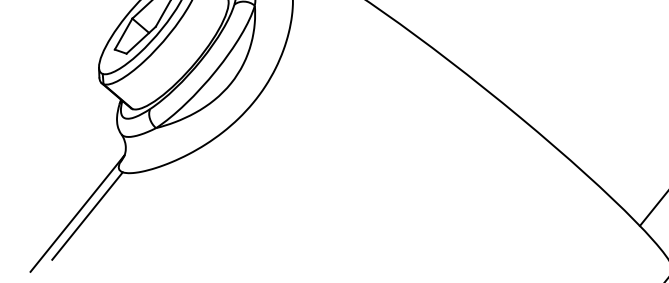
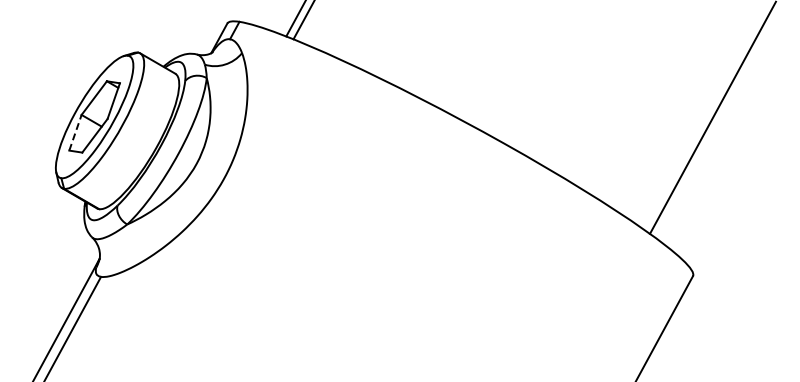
line: (123, 33) -> (75, 132), solid -> dashed

